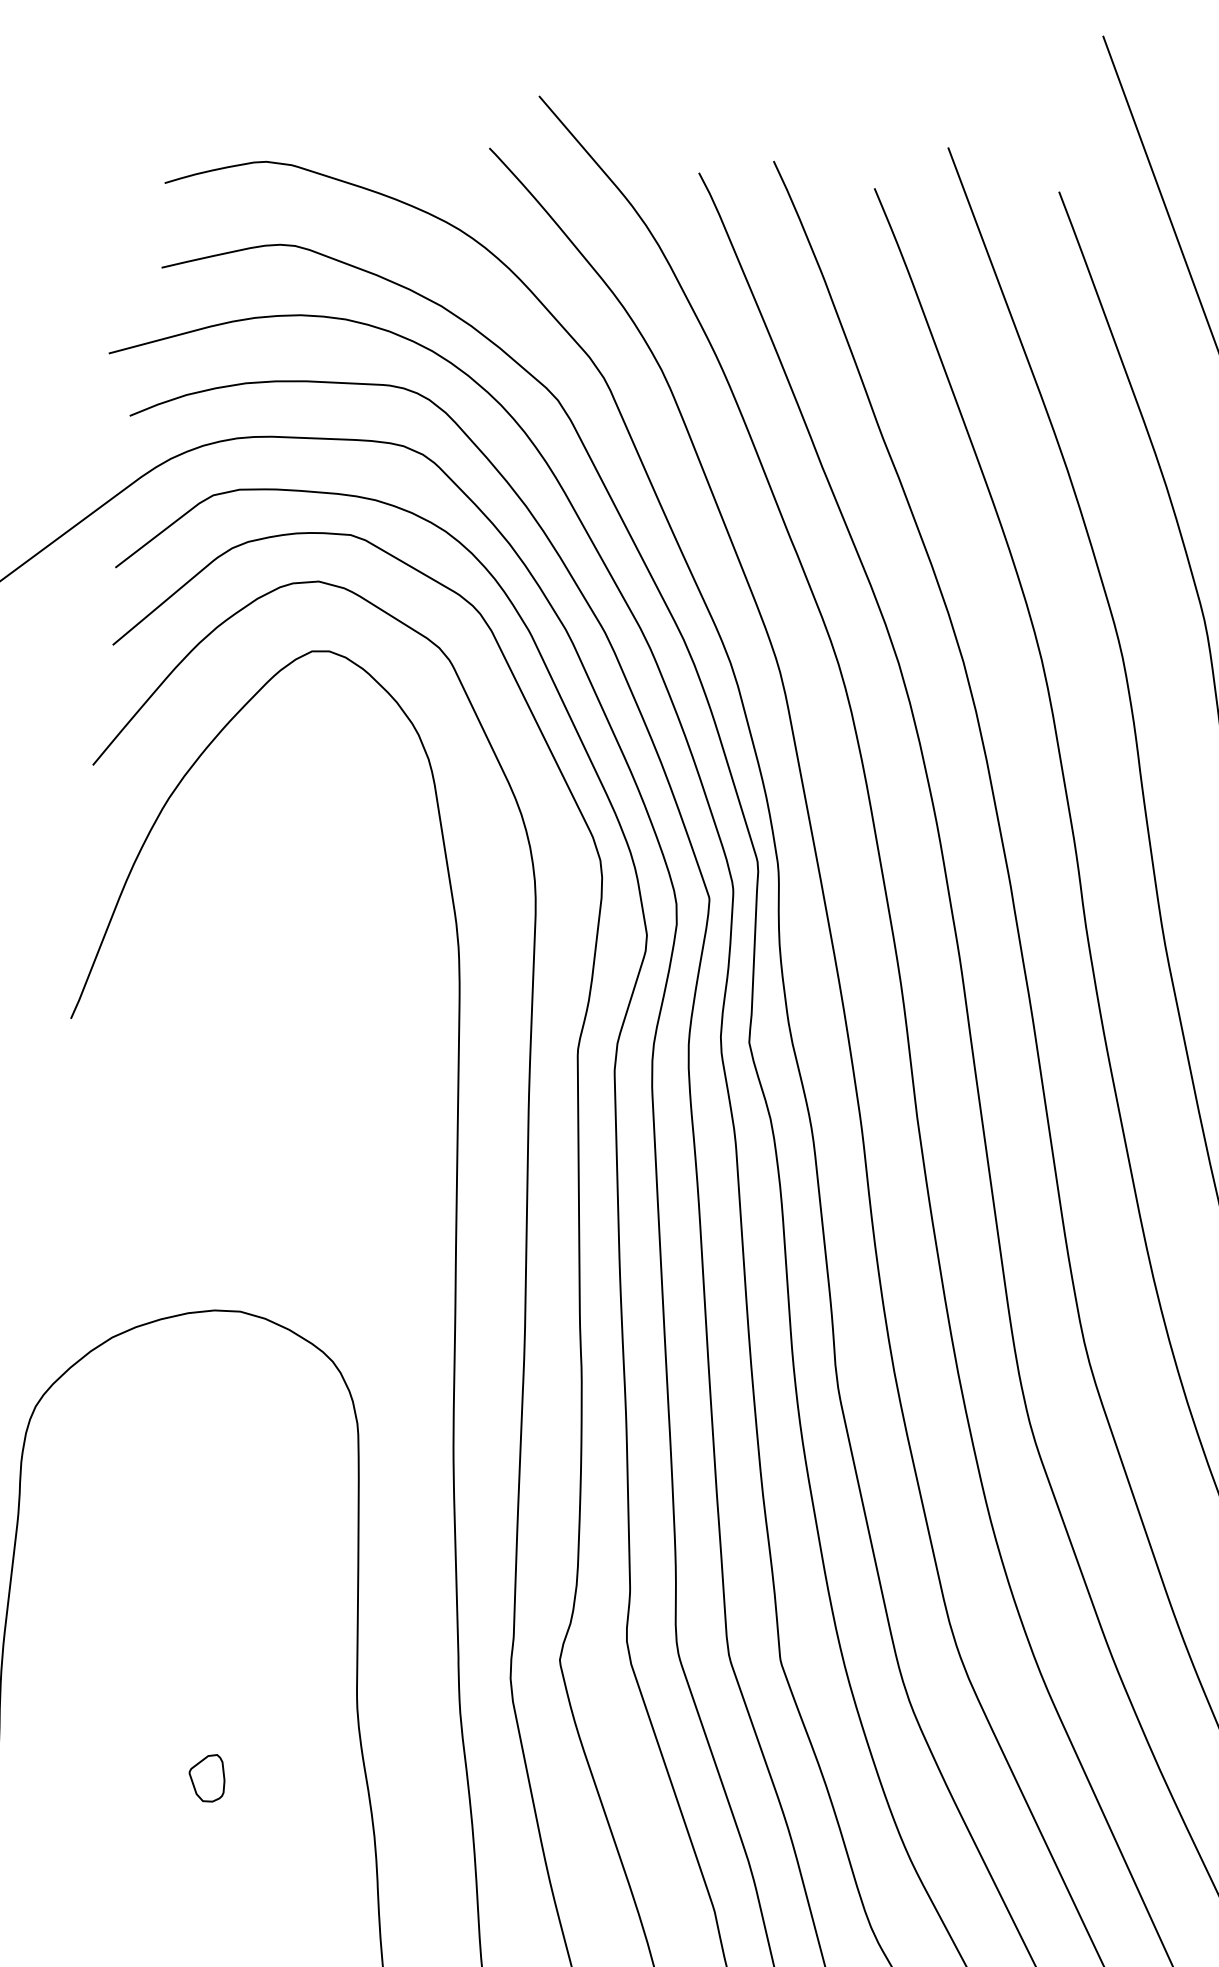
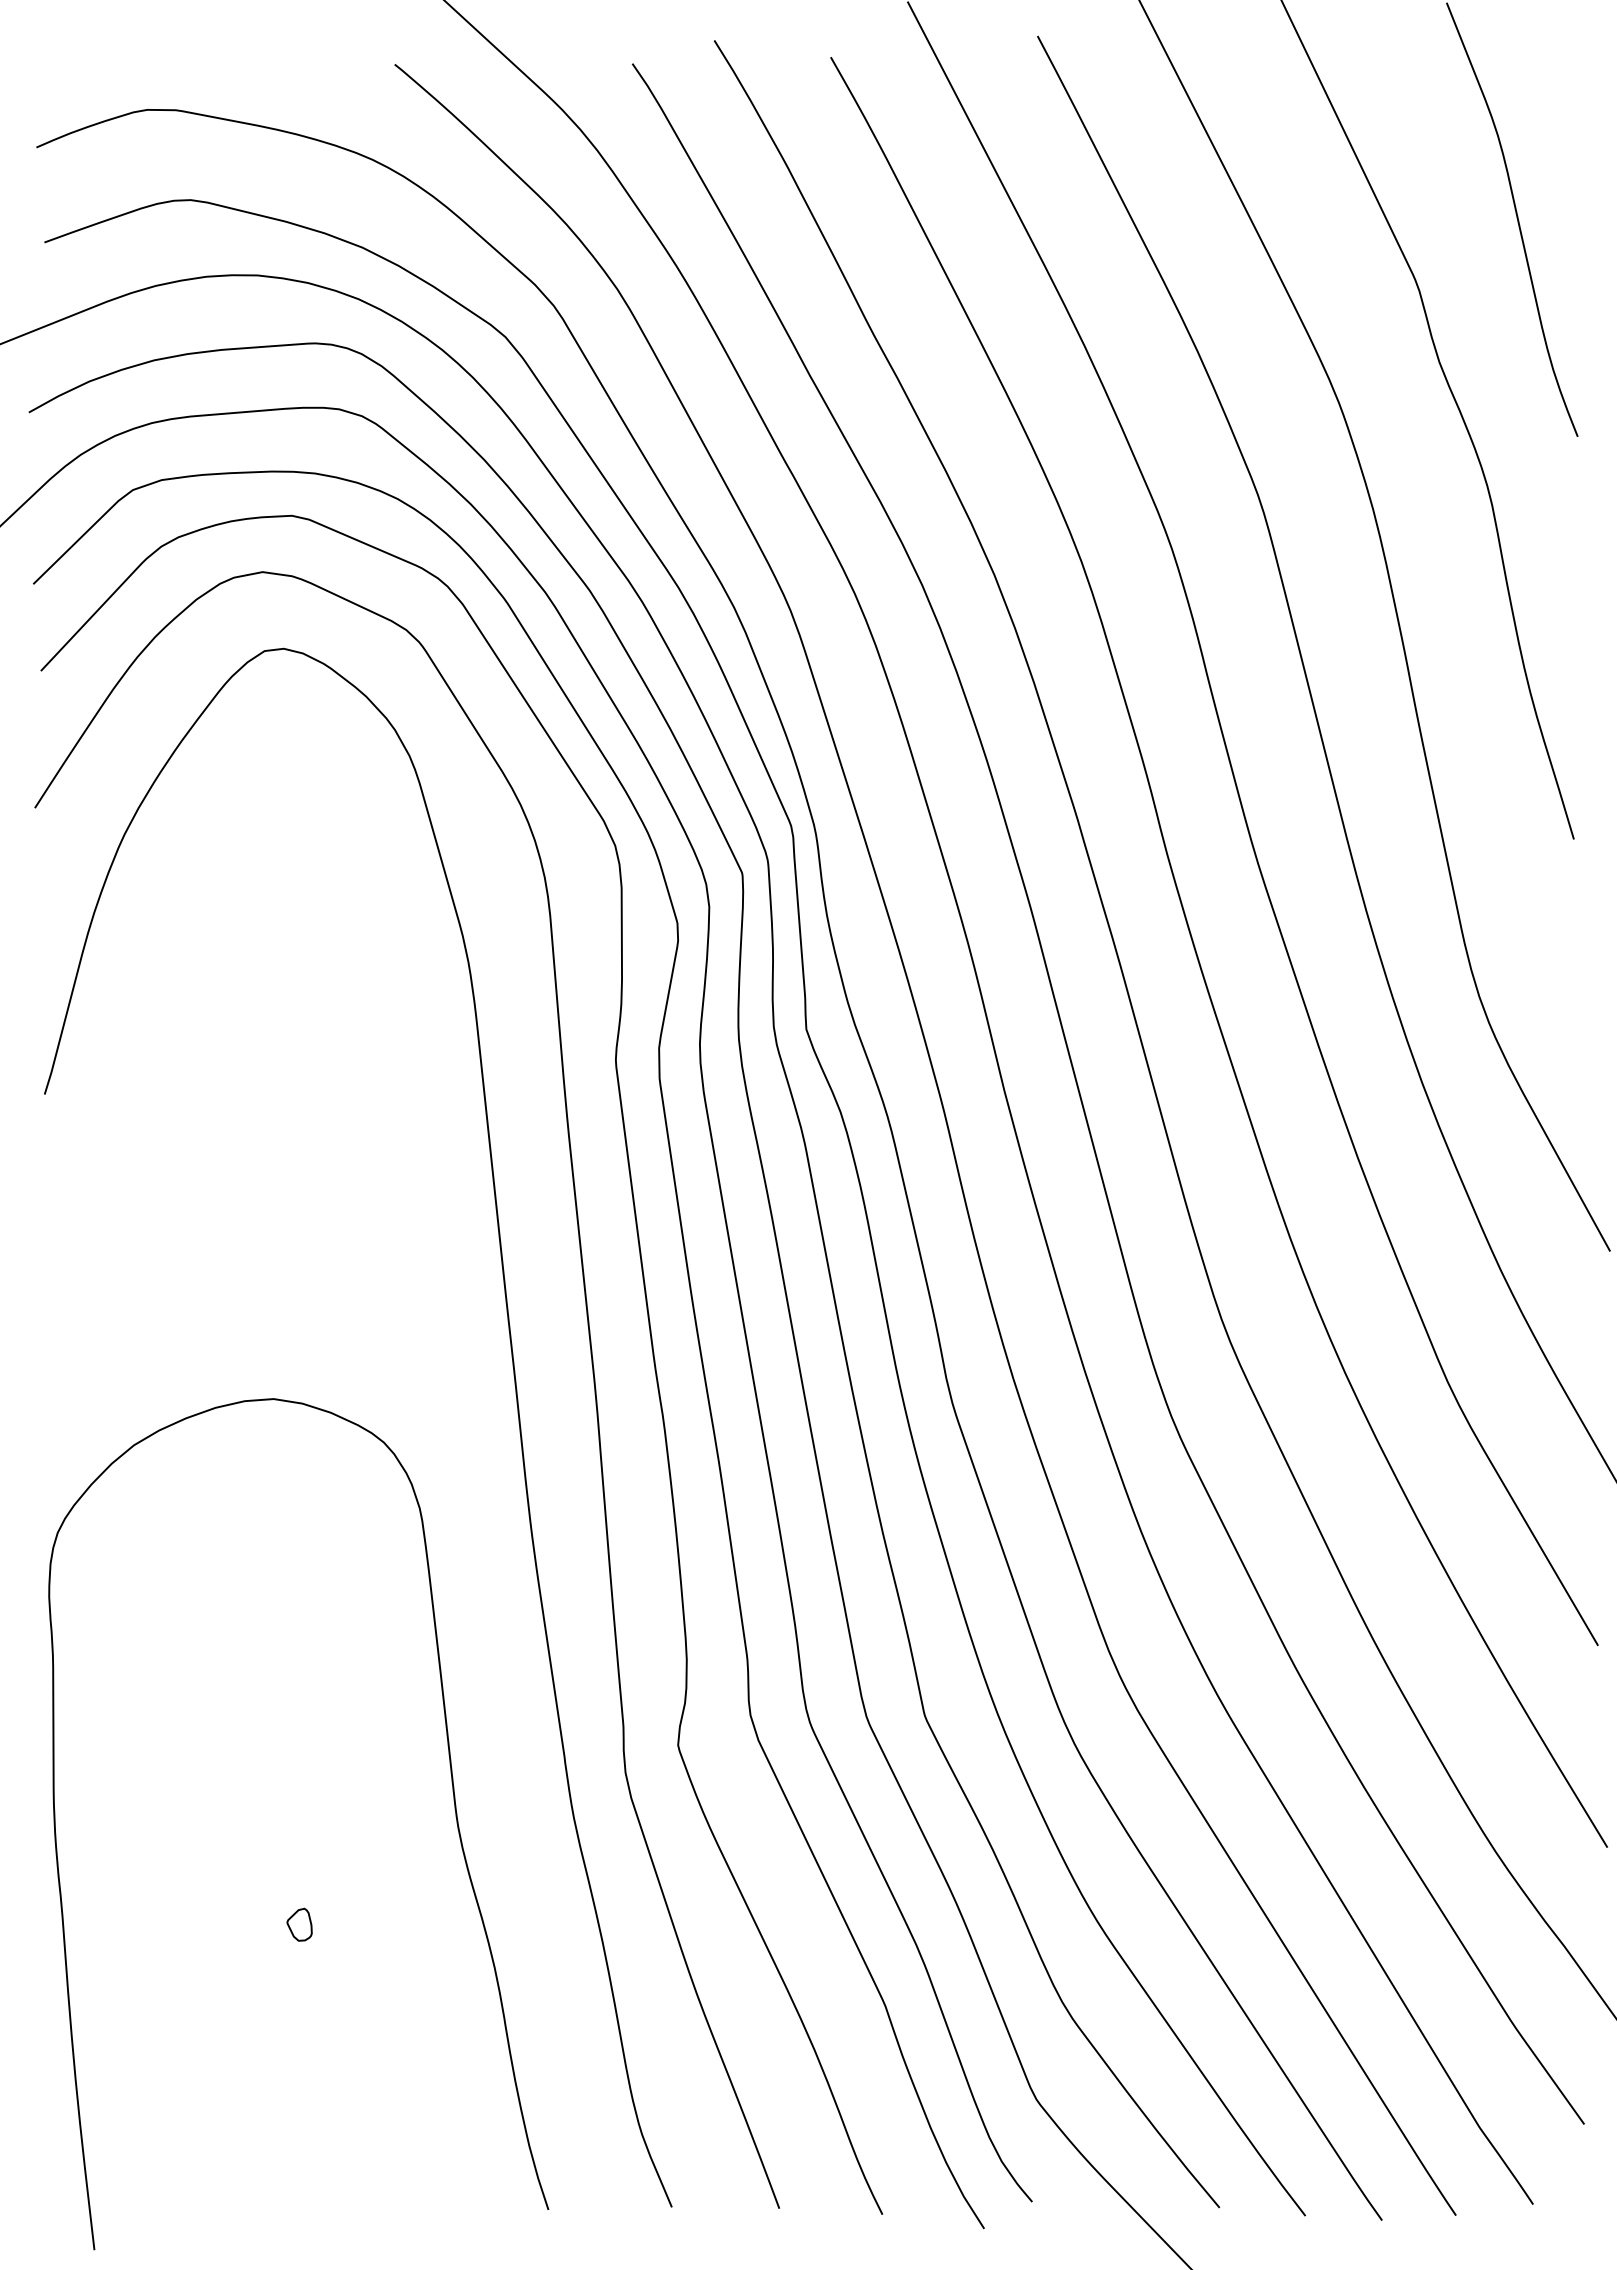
part: (207, 1777) -> (299, 1924), size x0.6

